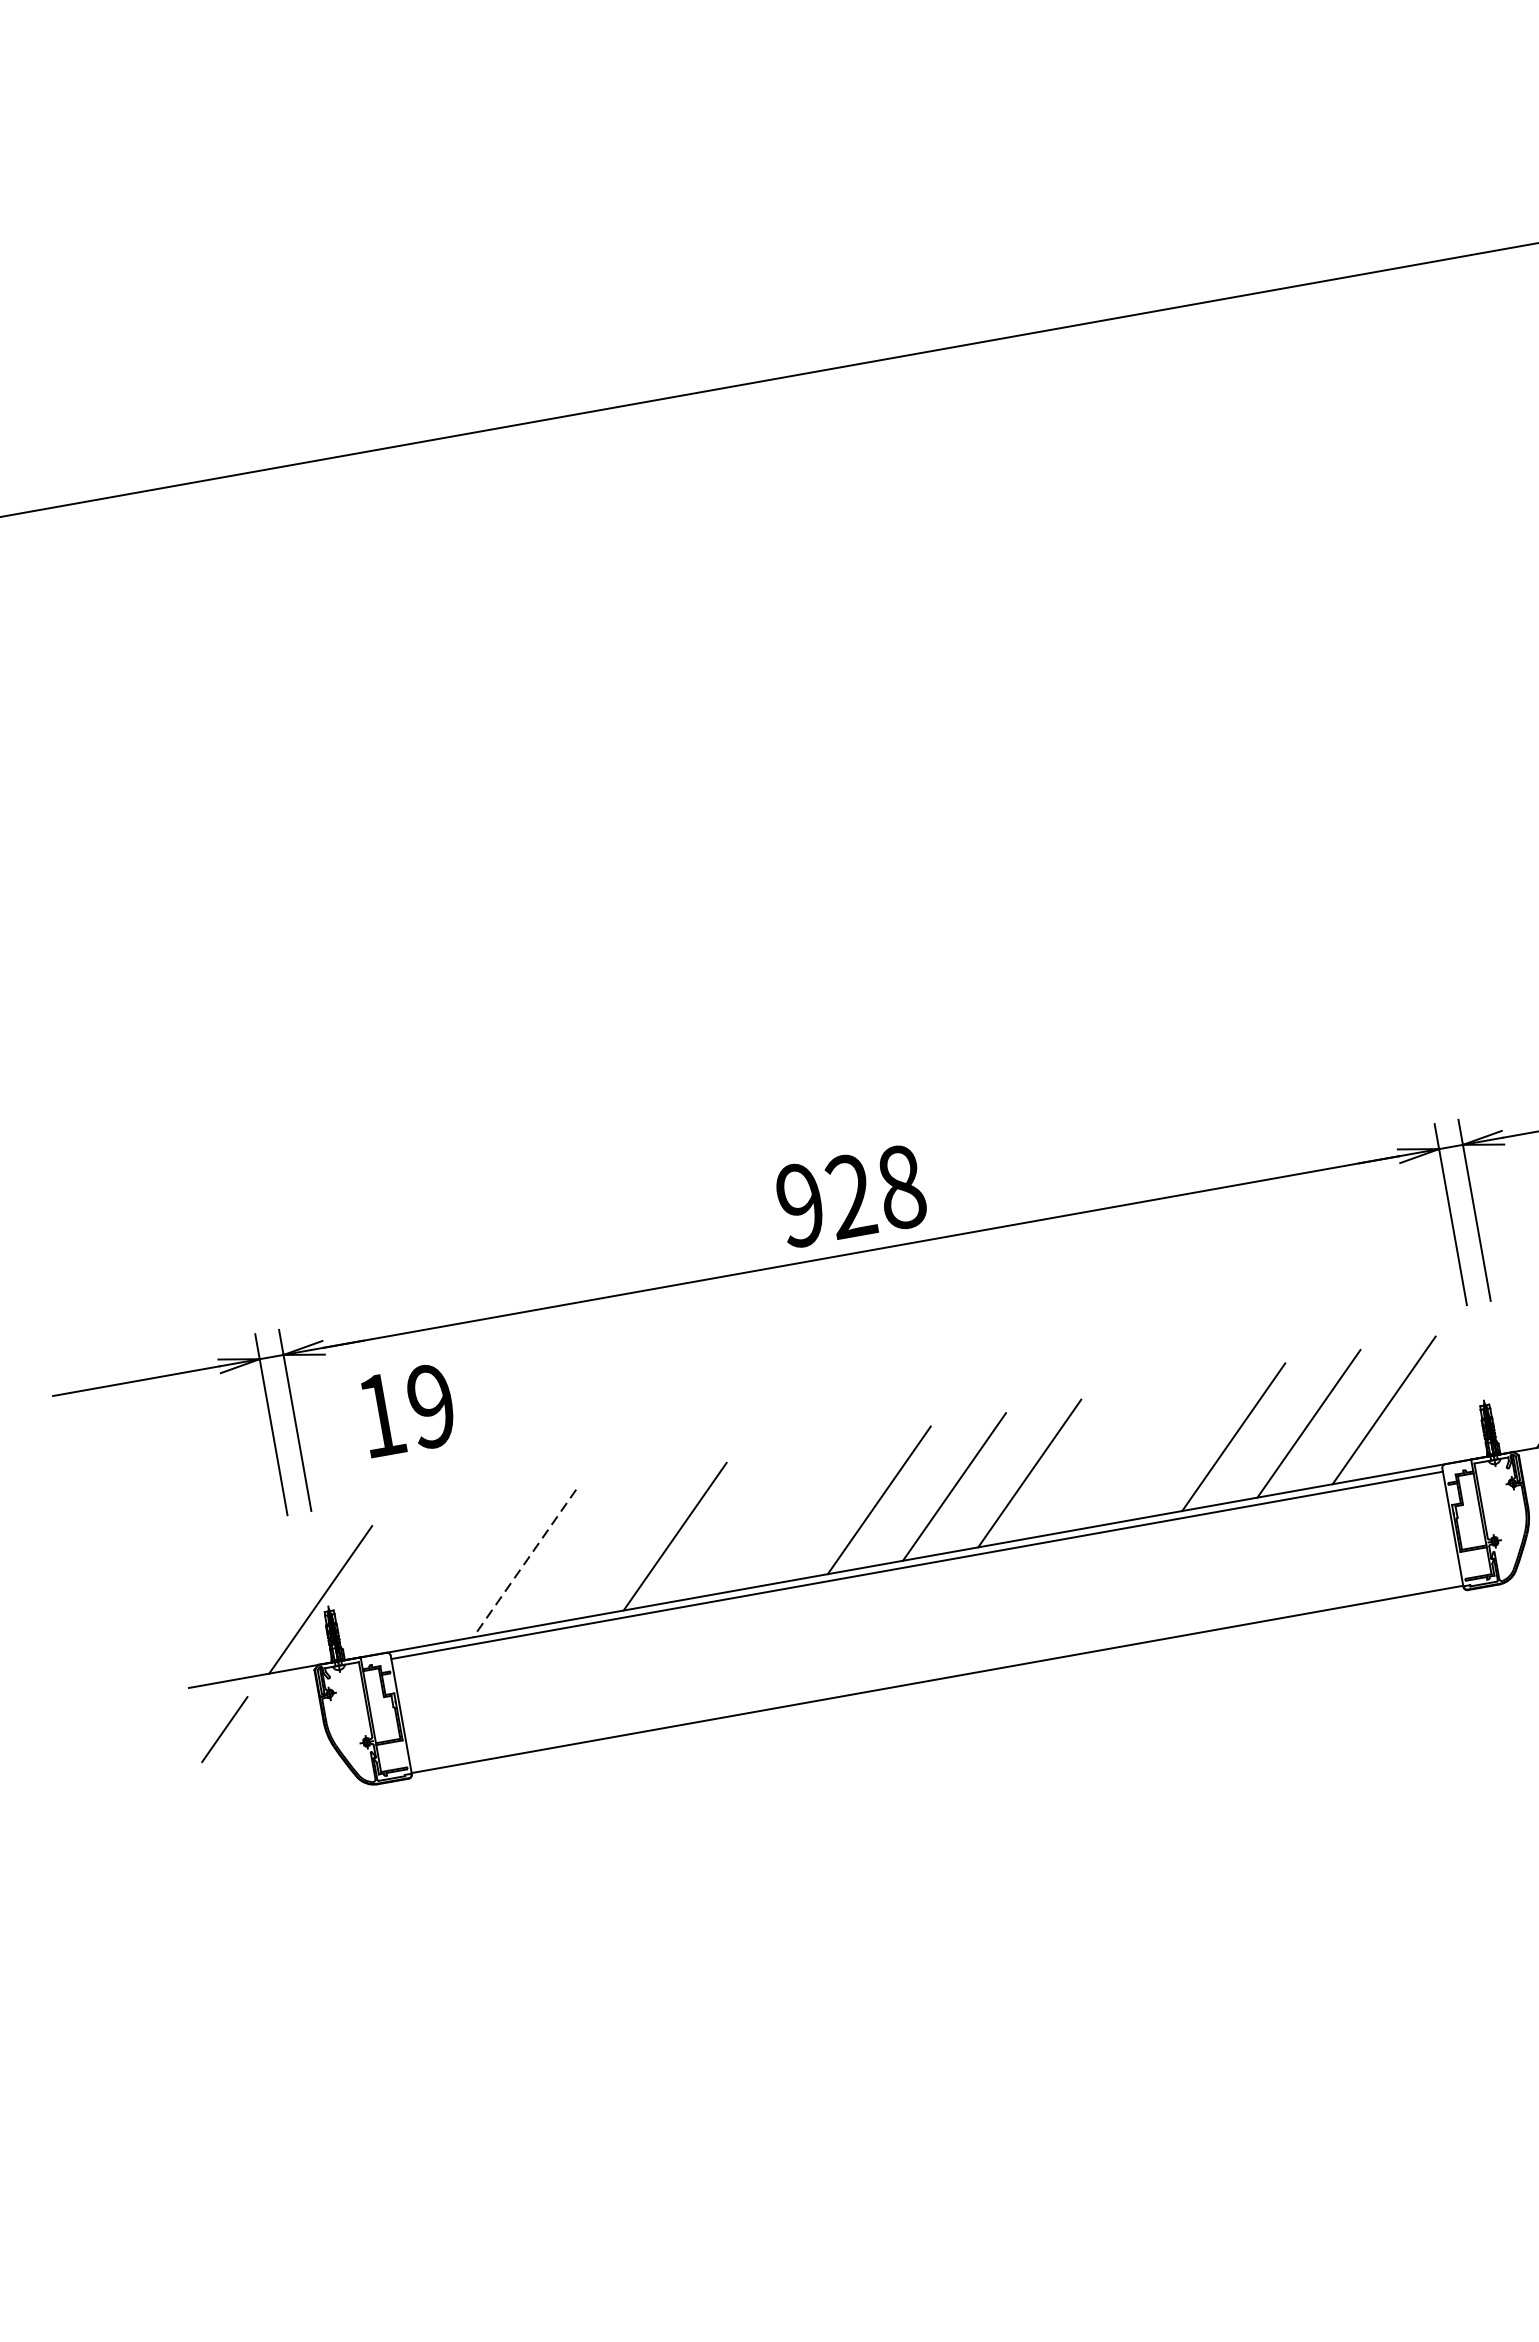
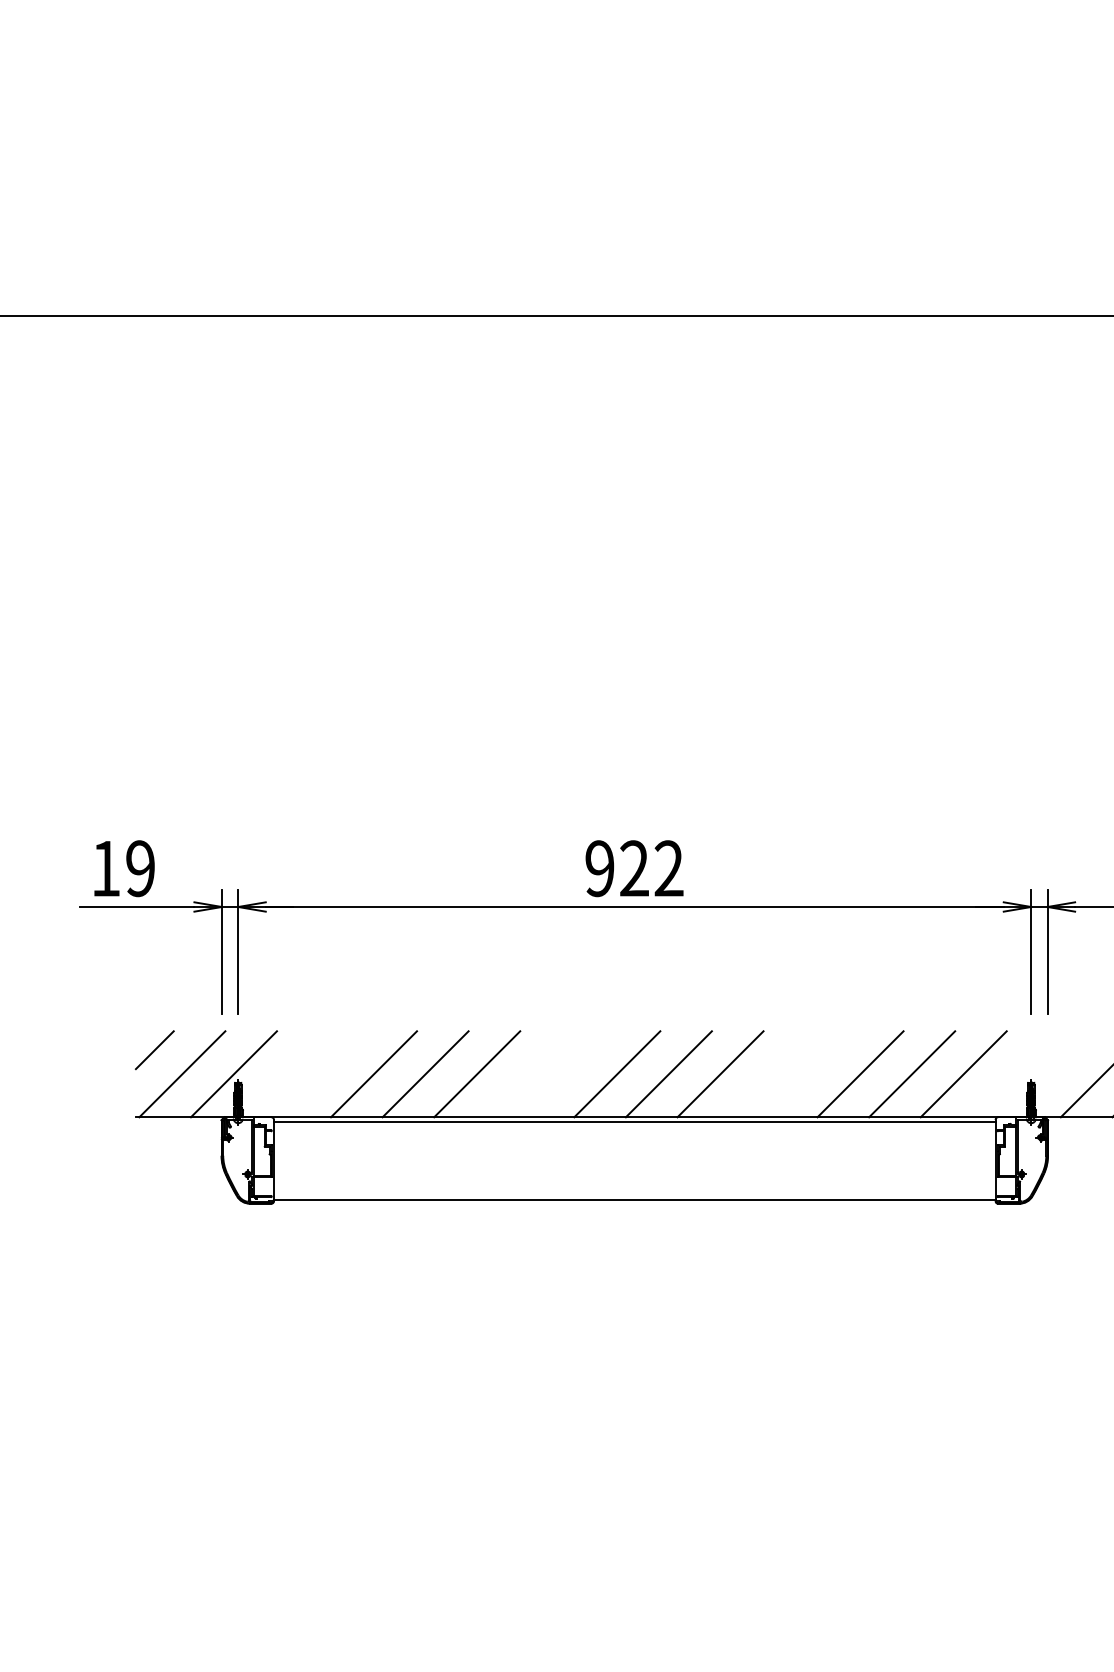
text: (900, 1187) -> (668, 868), 928 -> 922
text: (407, 1410) -> (124, 868), moved
line: (599, 1550) -> (425, 1074), added
line: (525, 1563) -> (374, 1074), dashed -> solid
line: (245, 1613) -> (182, 1074), added
line: (224, 1730) -> (154, 1050), moved

